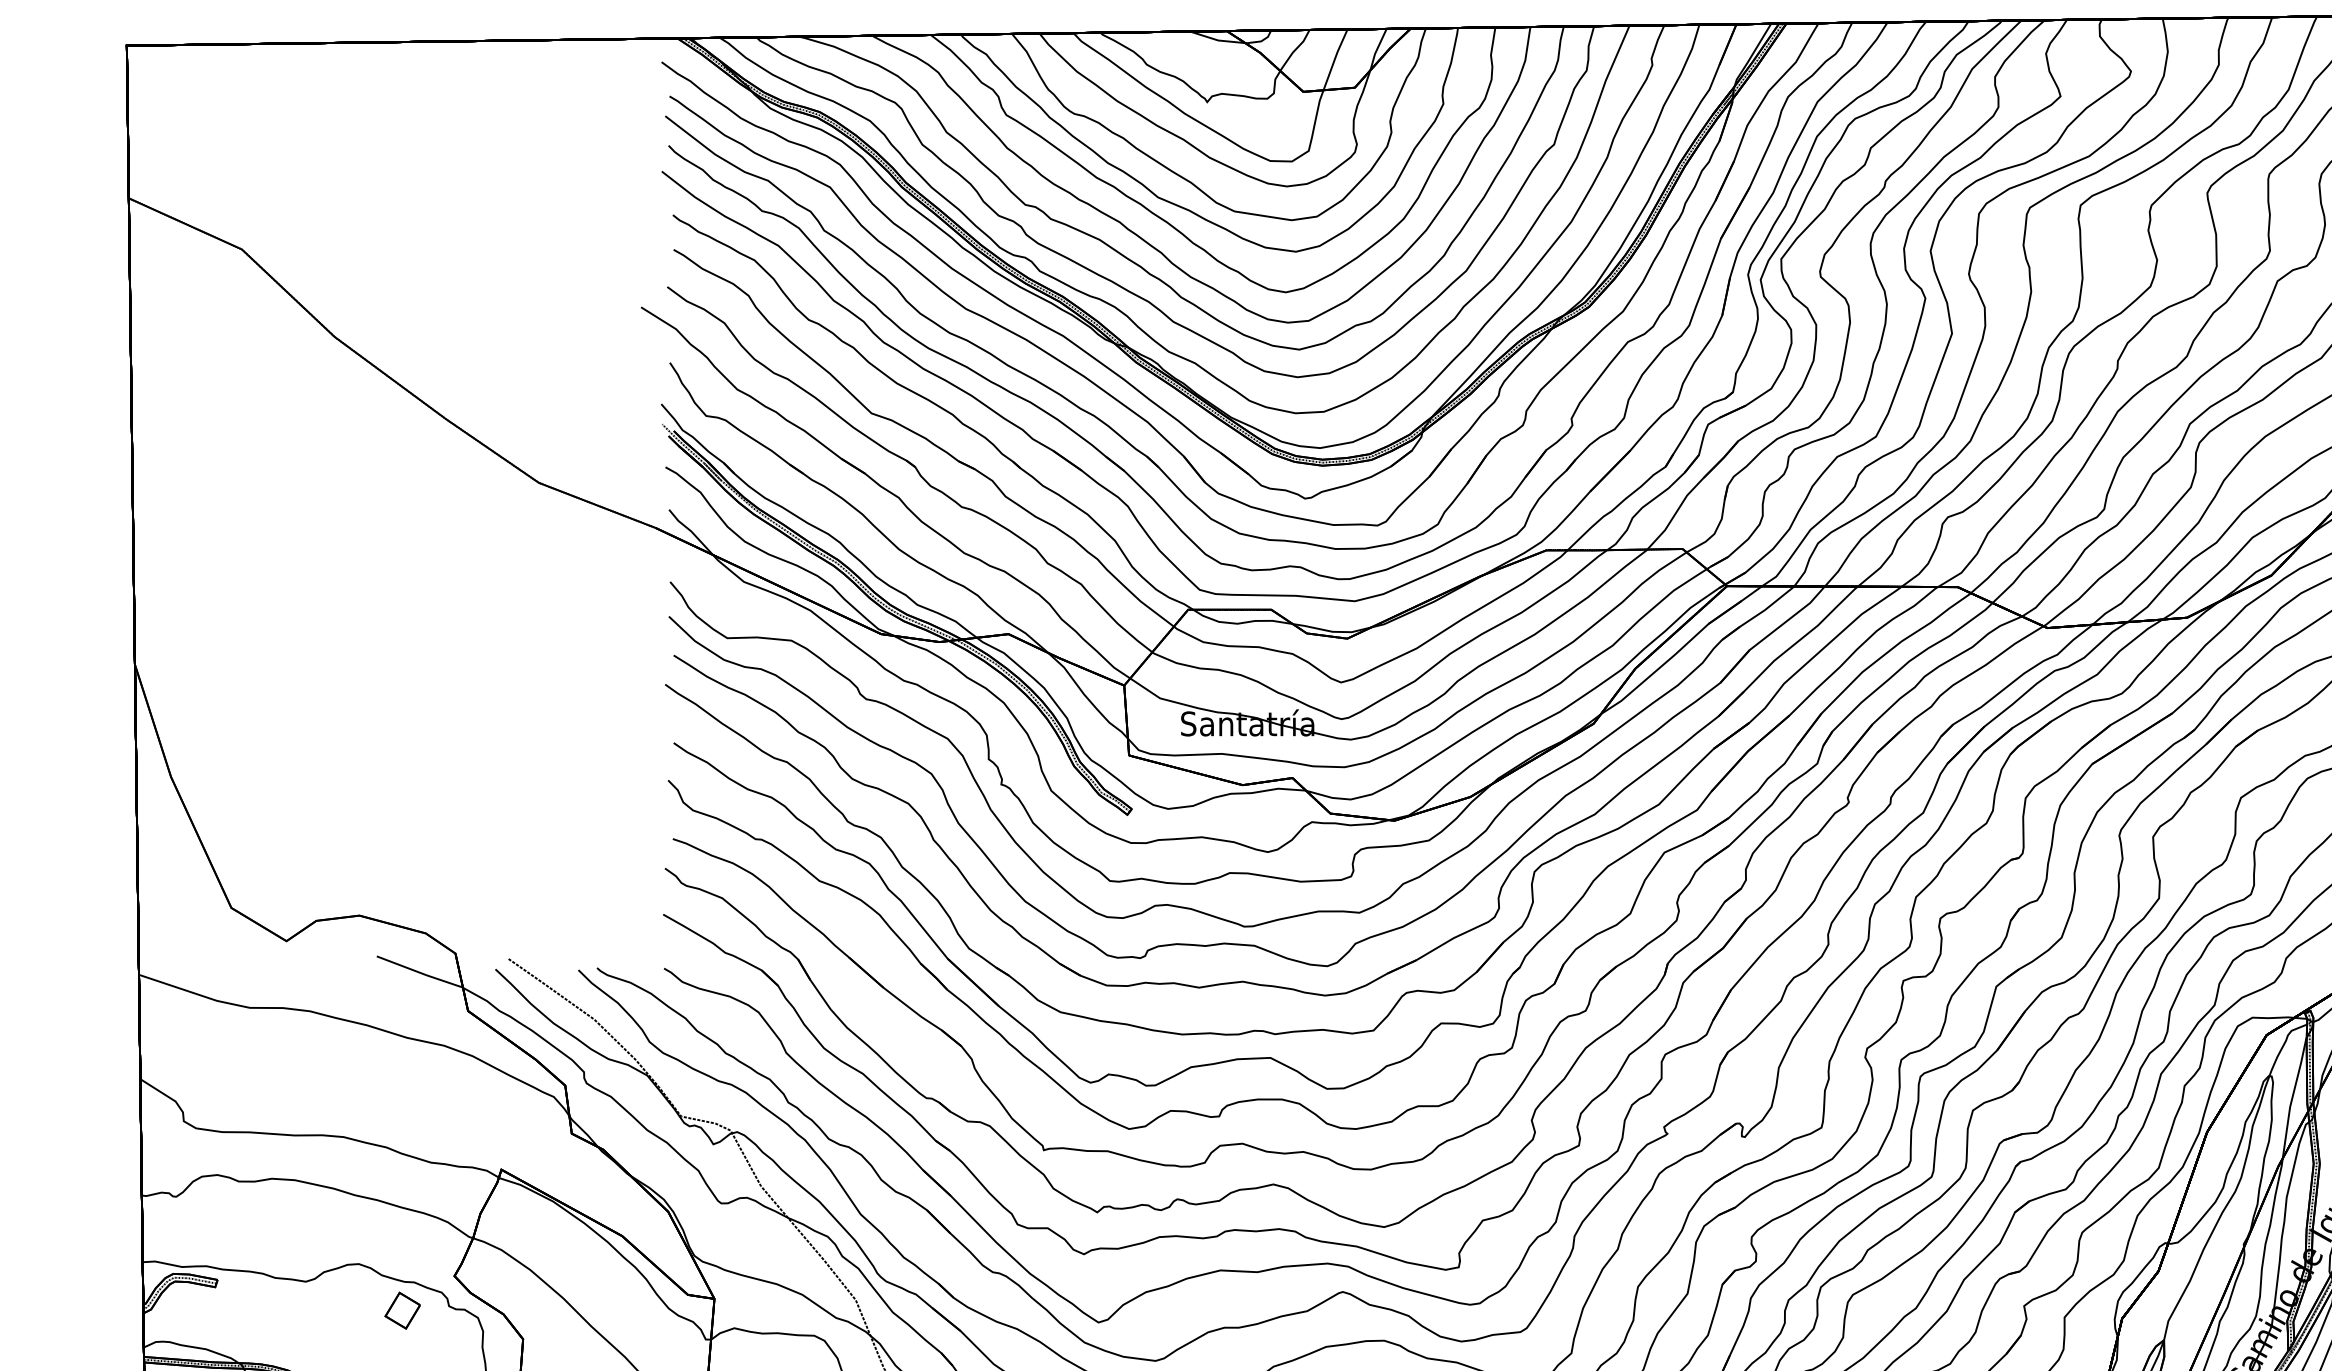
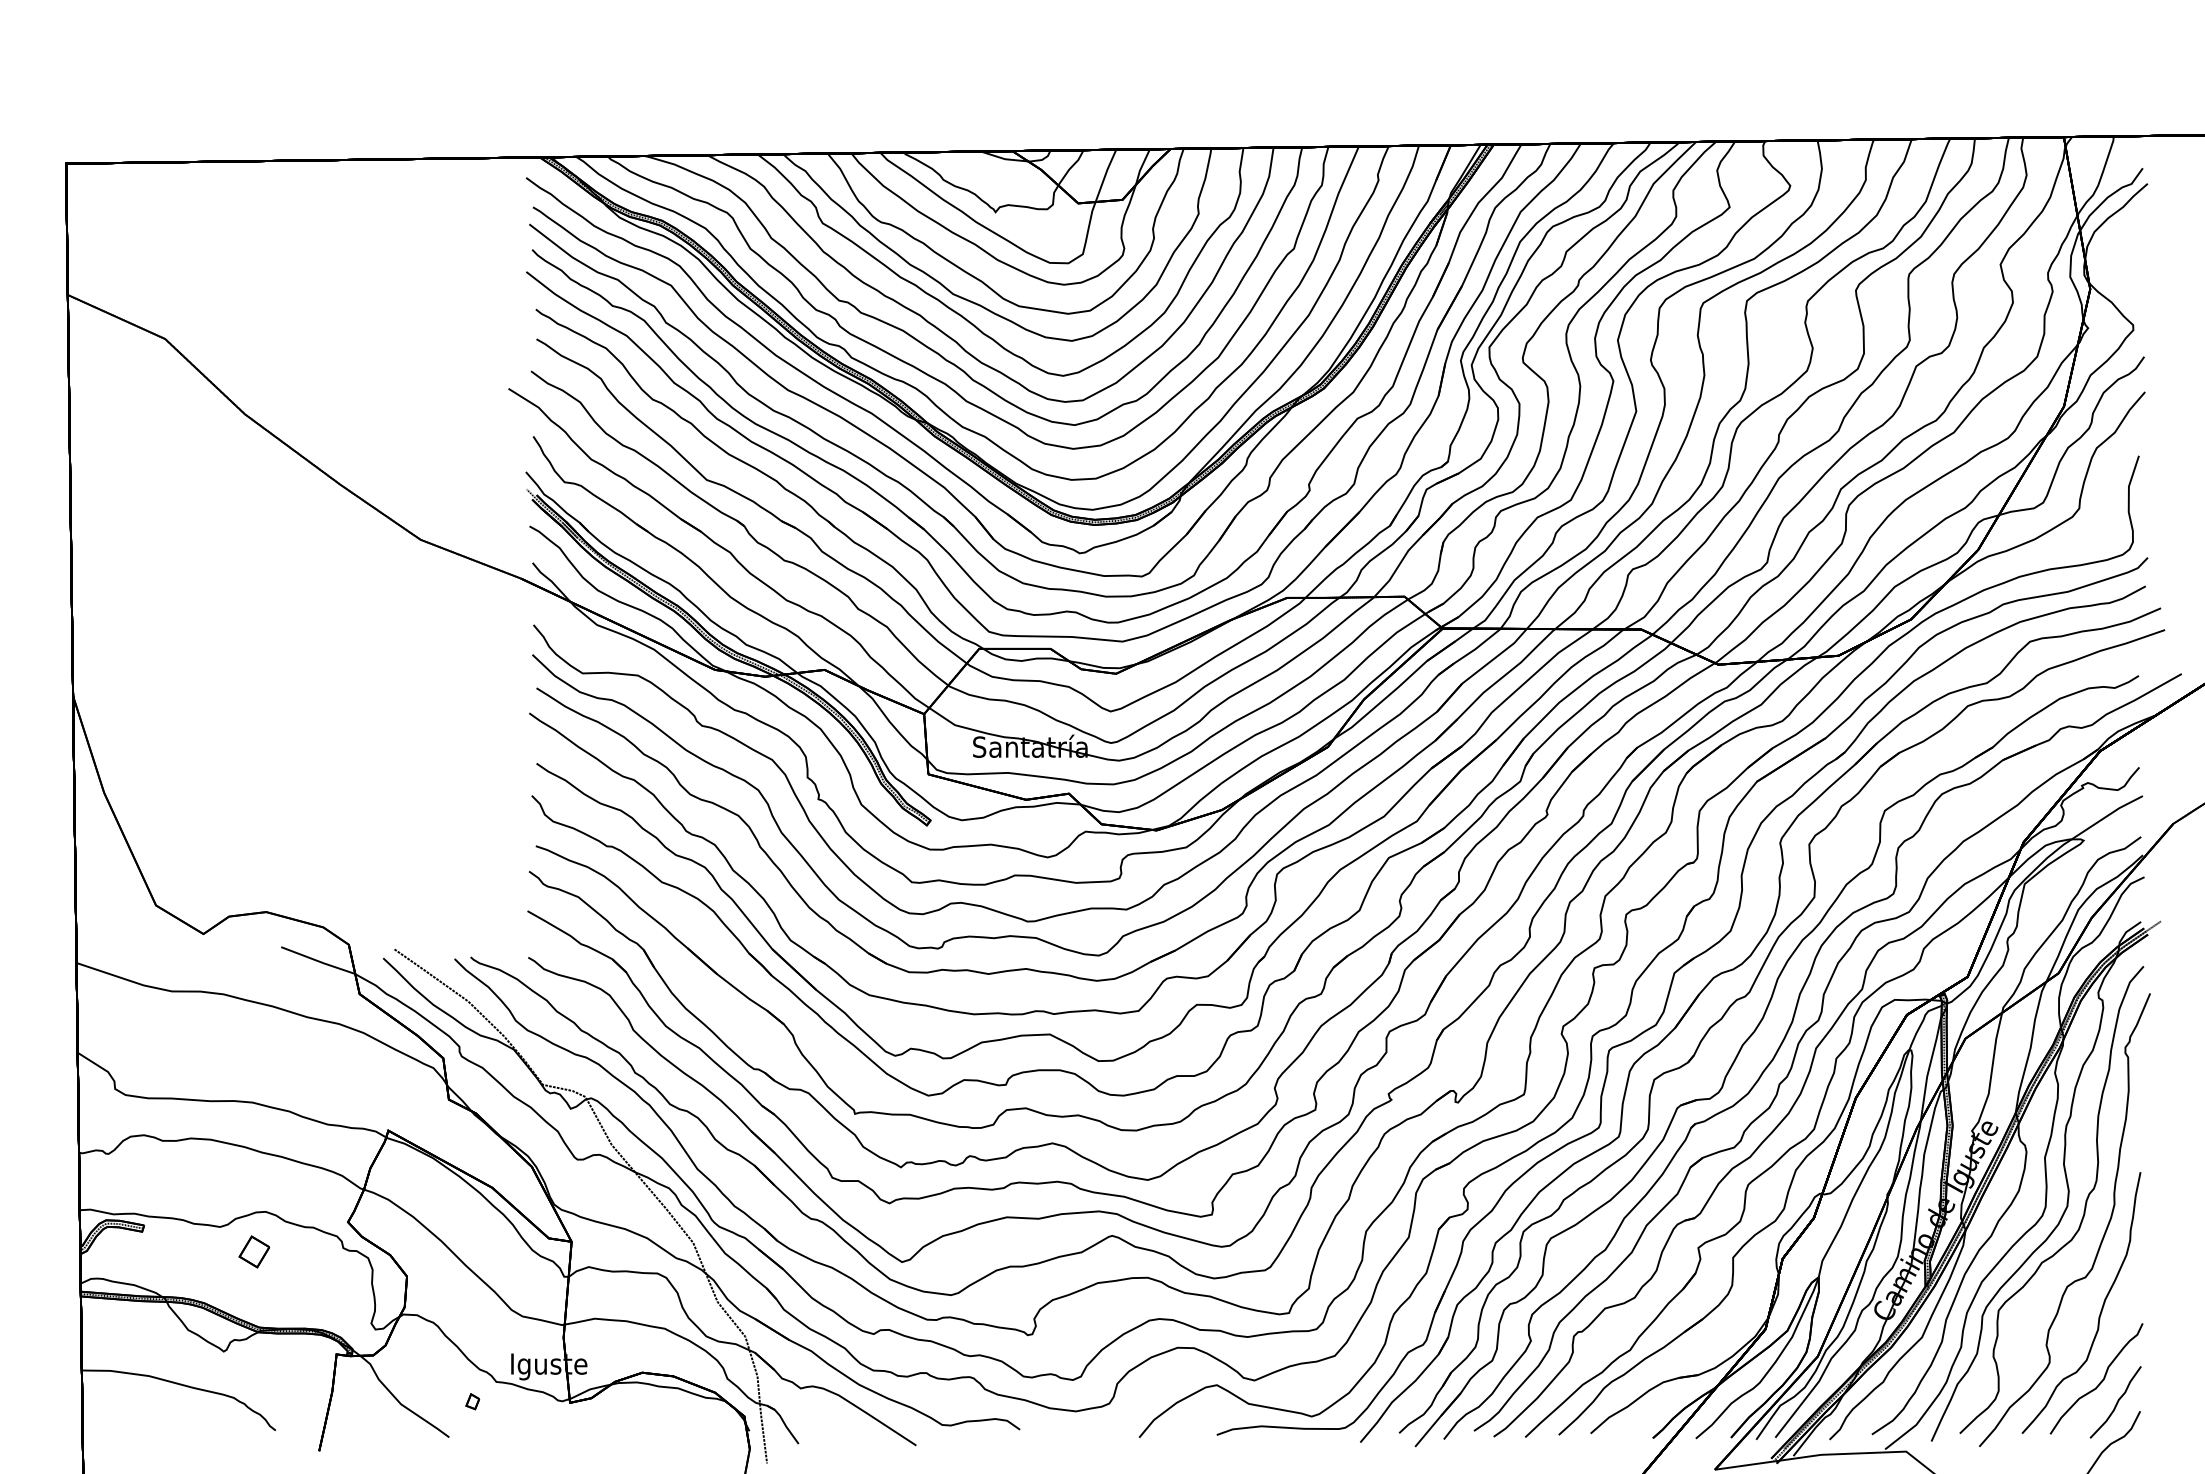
part: (402, 1310) -> (254, 1251), moved

